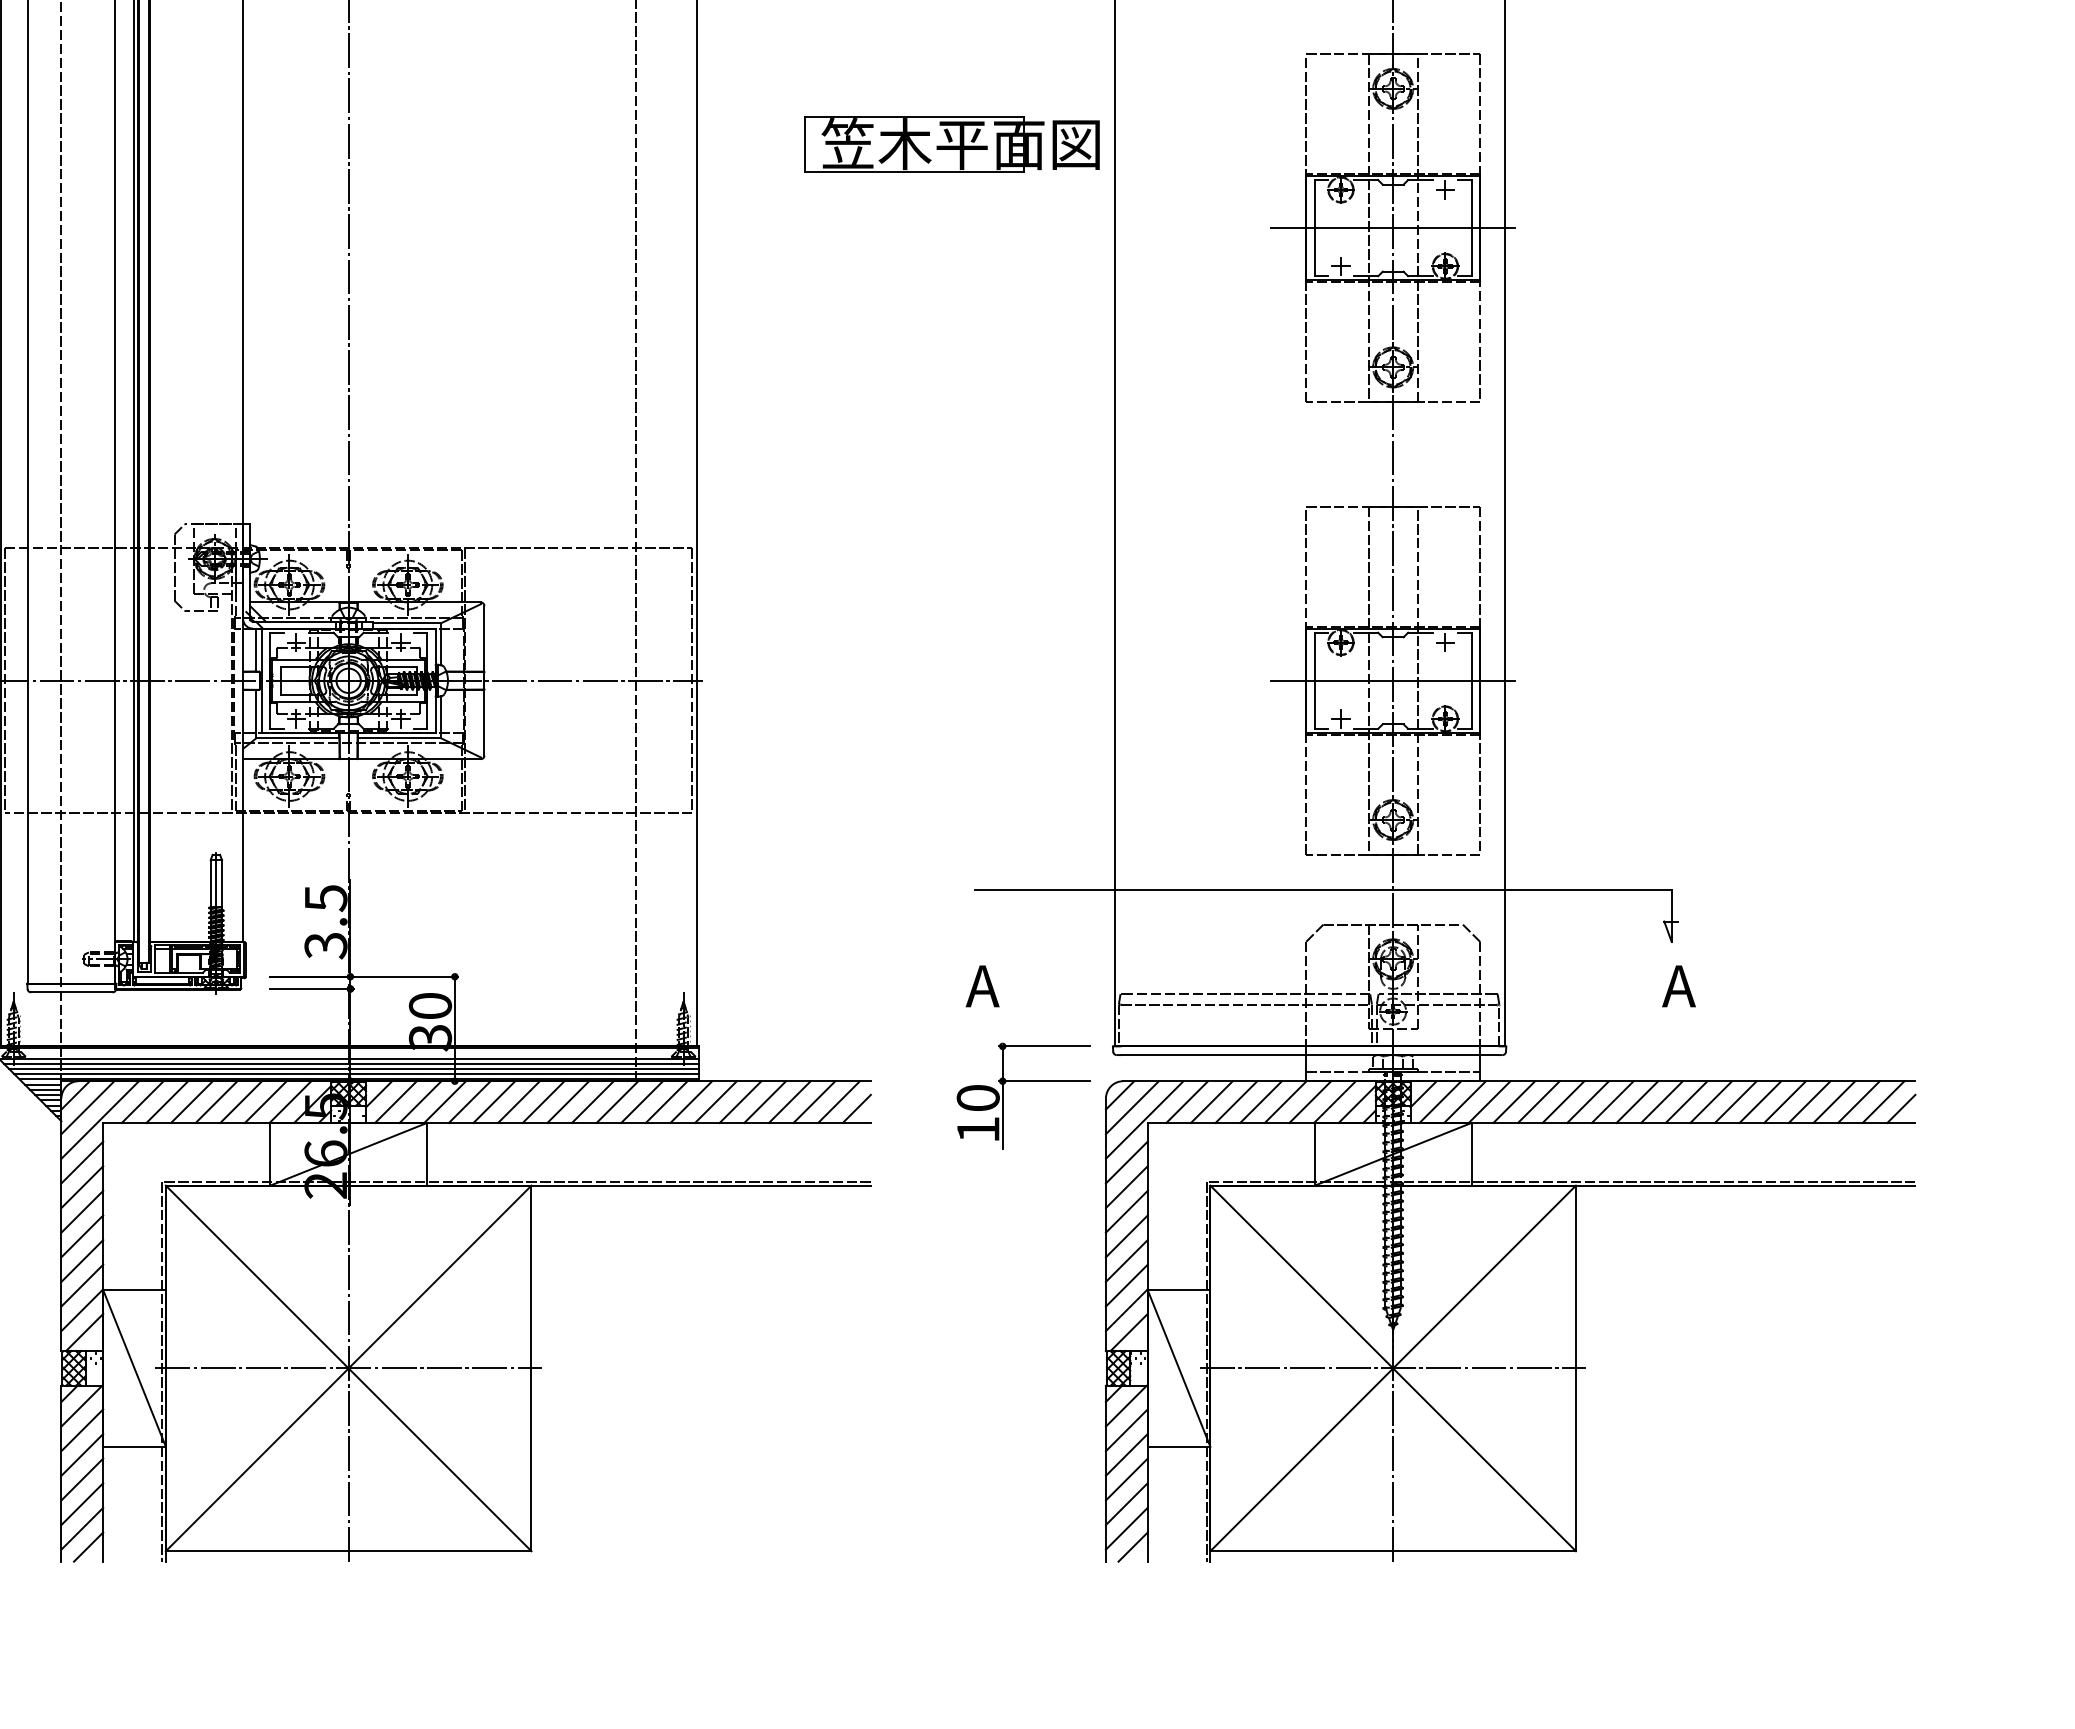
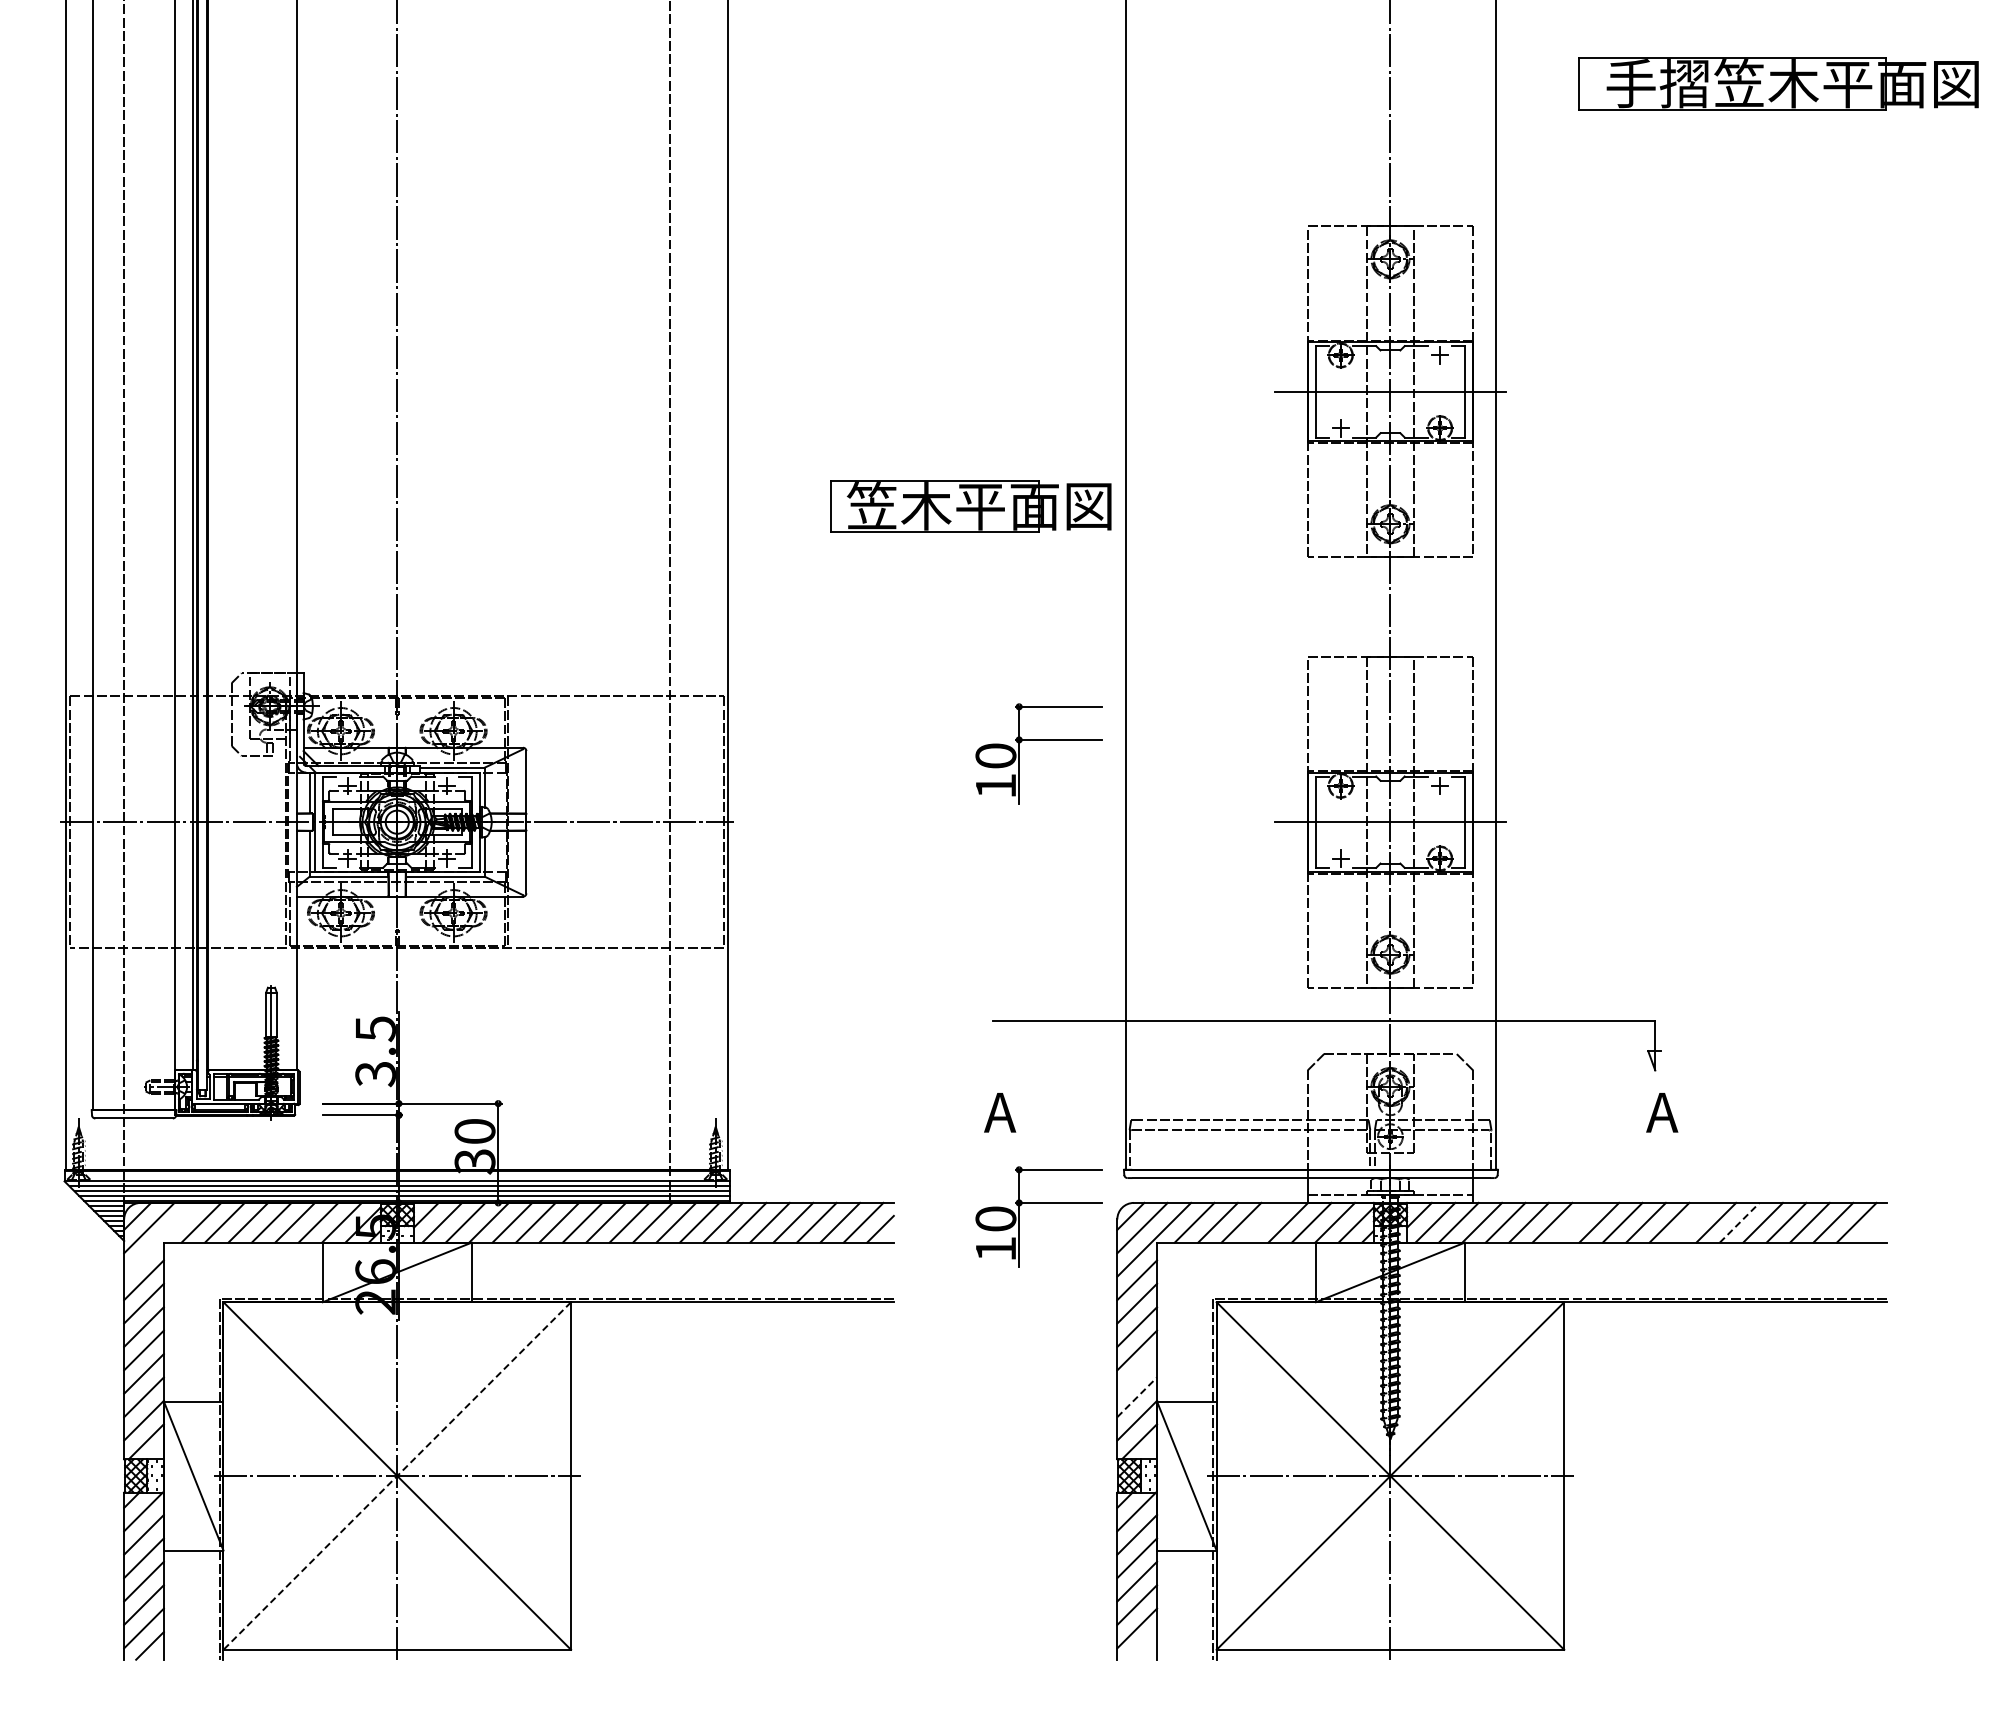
part: (951, 144) -> (970, 506), moved
part: (1023, 594) -> (1038, 740), added
line: (1260, 1101) -> (1264, 1222), removed
line: (1587, 1101) -> (1575, 1222), removed
line: (1710, 1101) -> (1692, 1222), removed
line: (1761, 1101) -> (1740, 1222), solid -> dashed
line: (1901, 1108) -> (1873, 1228), removed
line: (99, 1119) -> (160, 1239), removed
line: (1127, 1260) -> (1137, 1373), removed
line: (1127, 1284) -> (1137, 1396), solid -> dashed
line: (348, 1368) -> (397, 1476), solid -> dashed
line: (1133, 1546) -> (1143, 1645), removed

